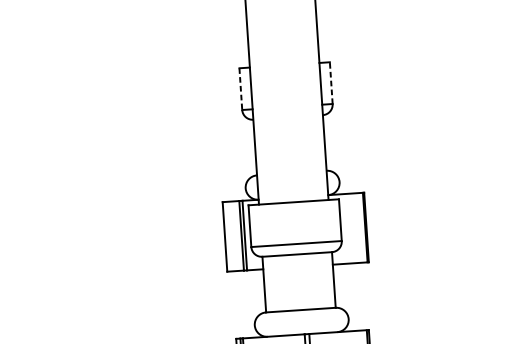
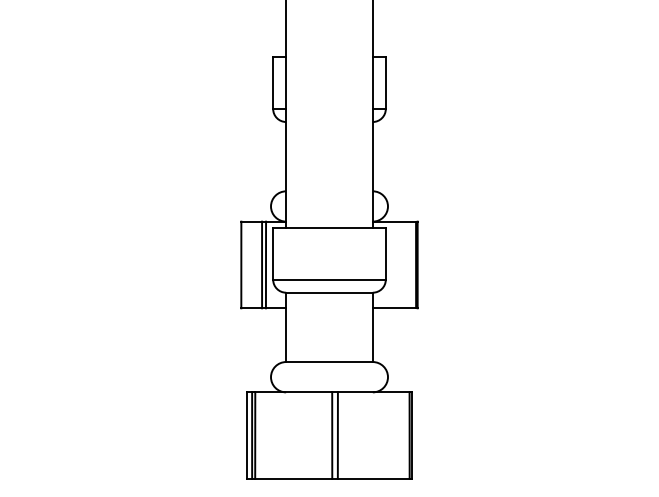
line: (331, 83) -> (385, 83), dashed -> solid
line: (241, 89) -> (273, 83), dashed -> solid

